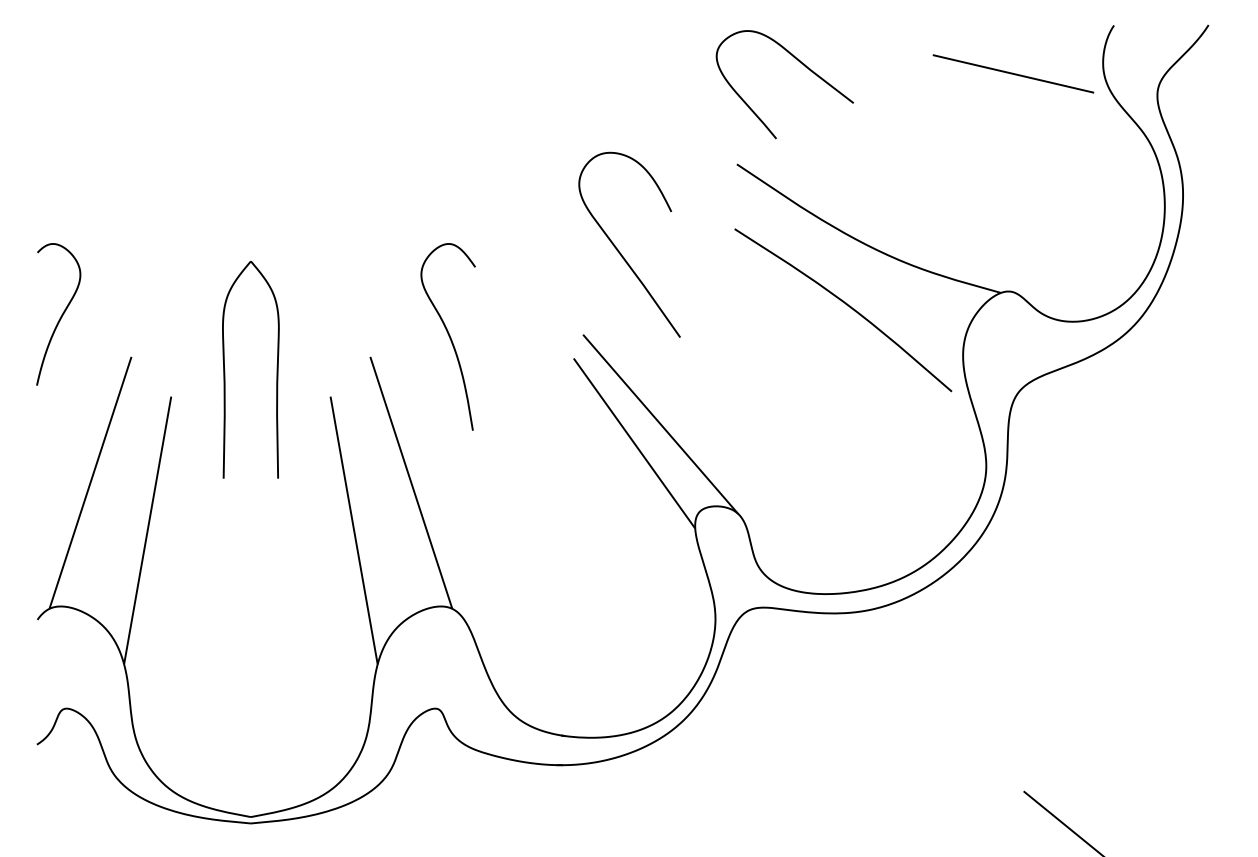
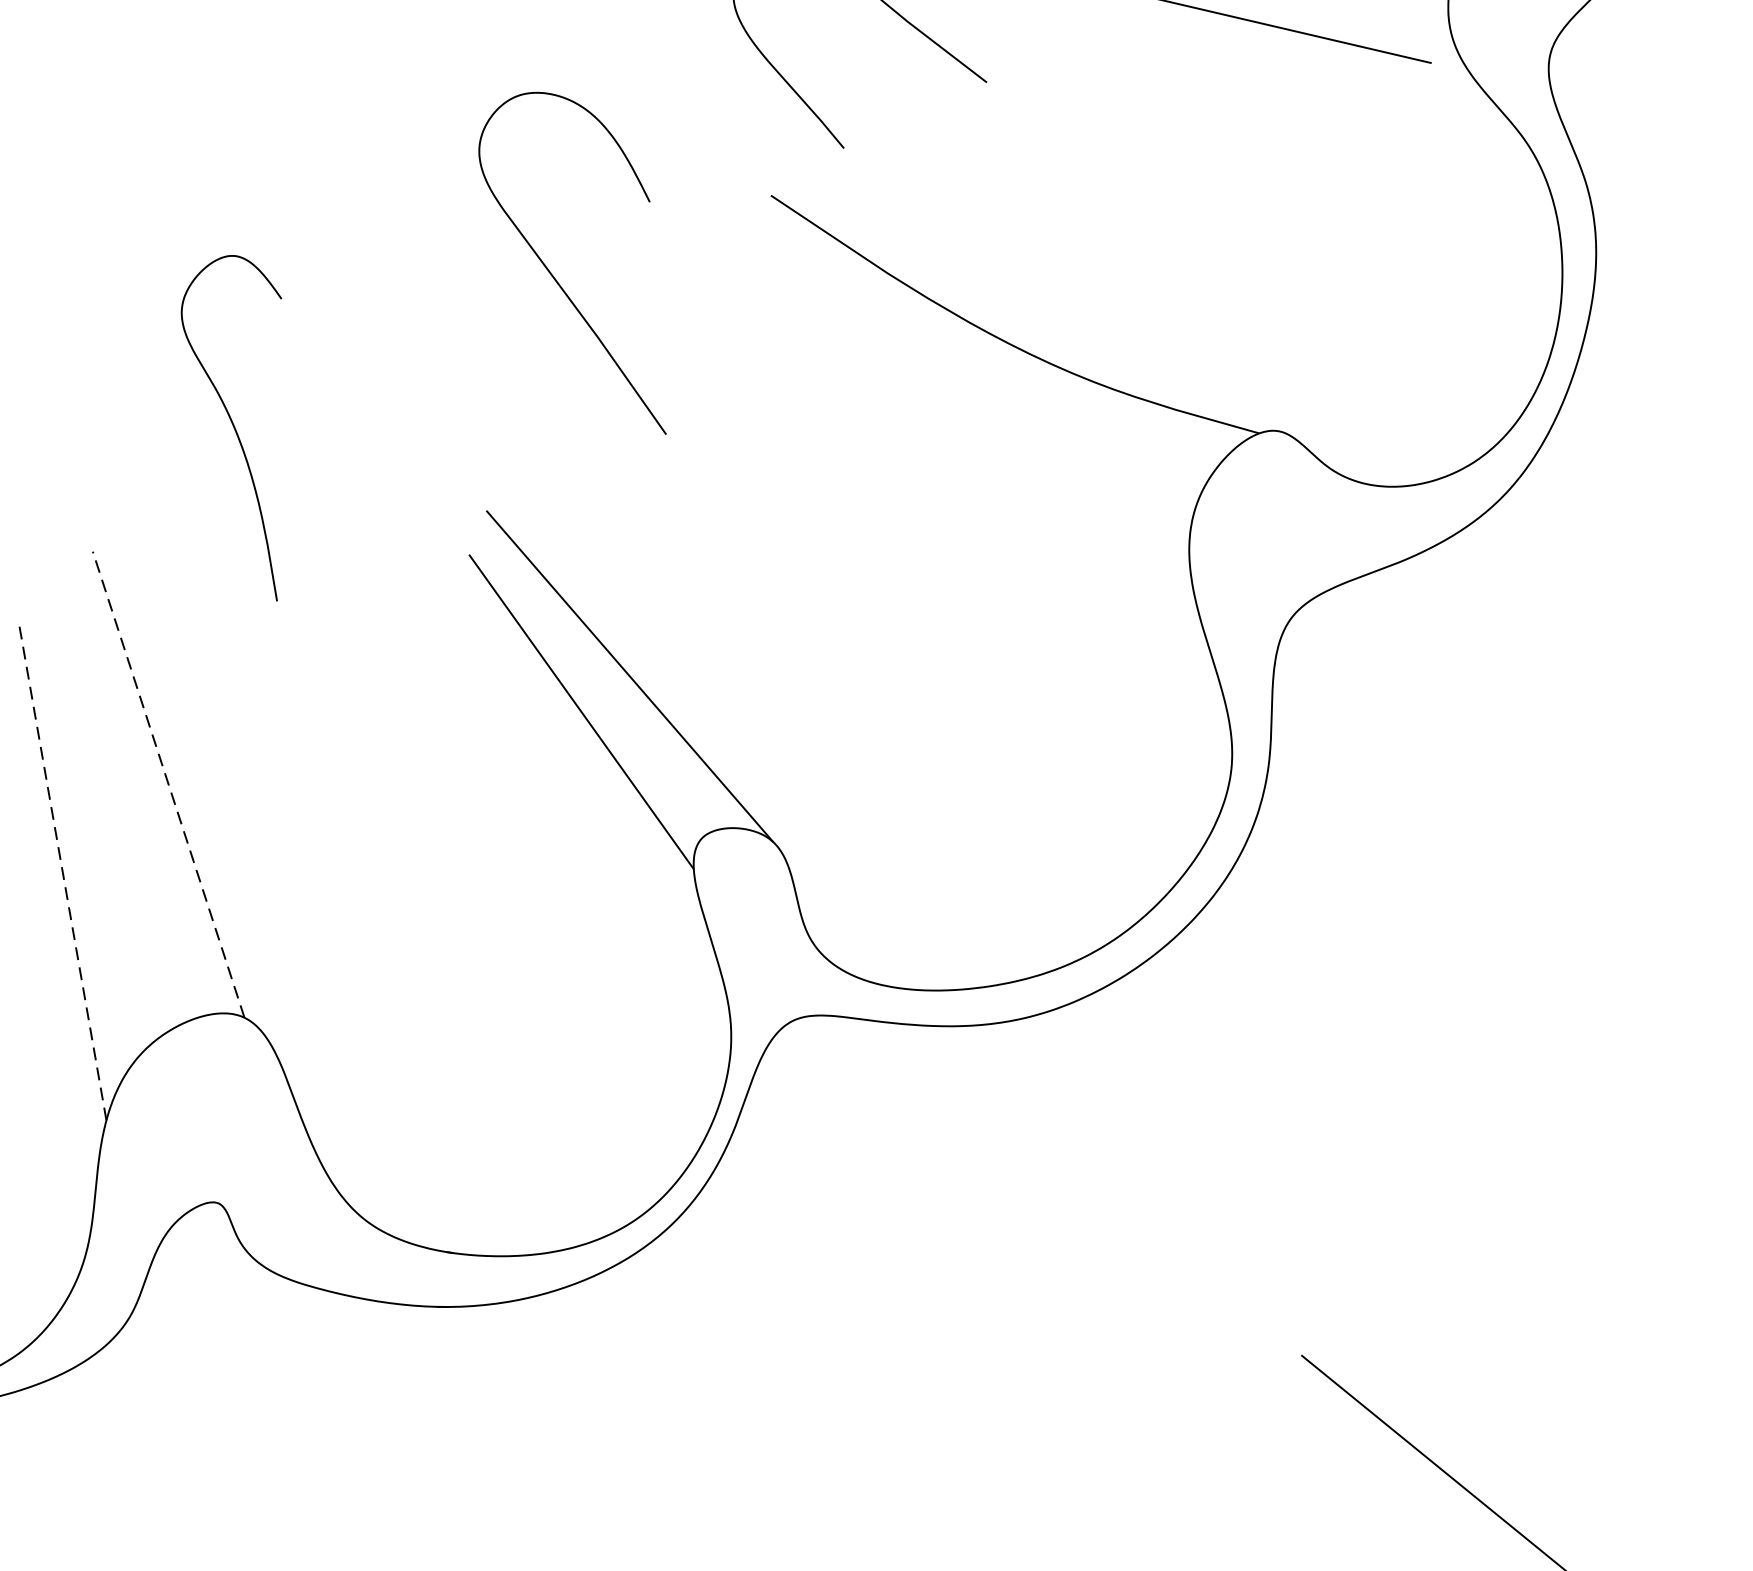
curve: (619, 250) -> (553, 273), moved
curve: (846, 305) -> (973, 456), removed
curve: (448, 336) -> (231, 427), moved
line: (411, 482) -> (168, 784), solid -> dashed
line: (354, 530) -> (63, 872), solid -> dashed

